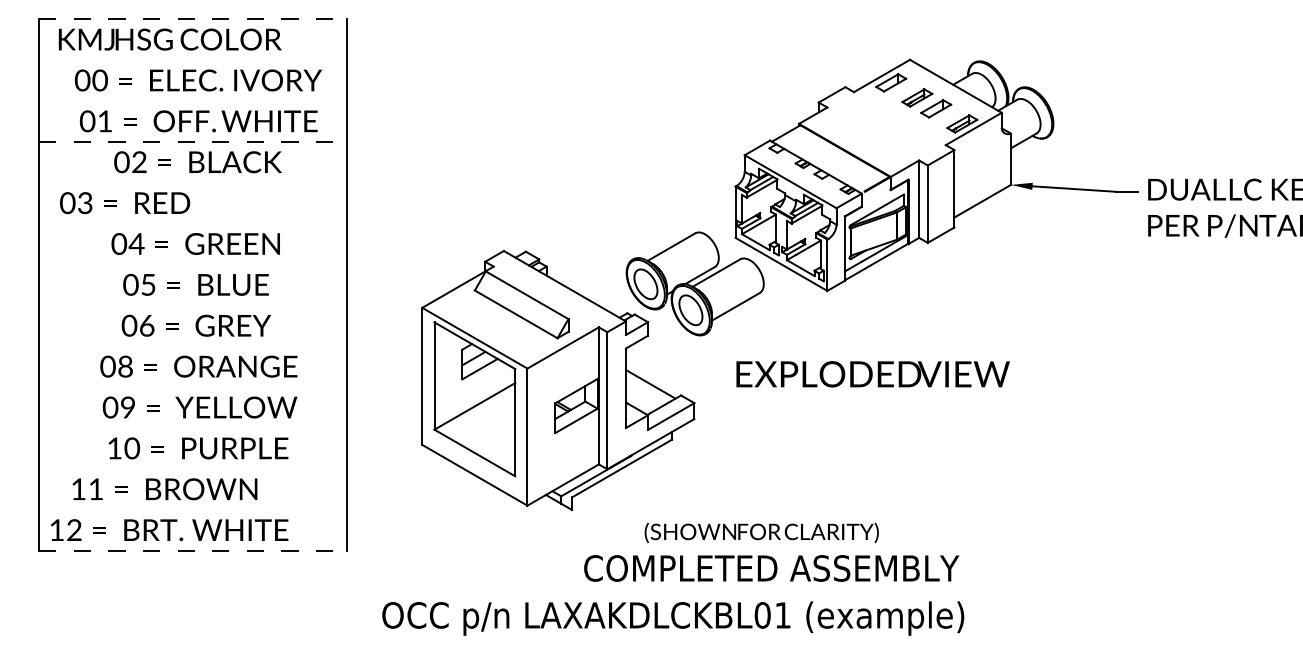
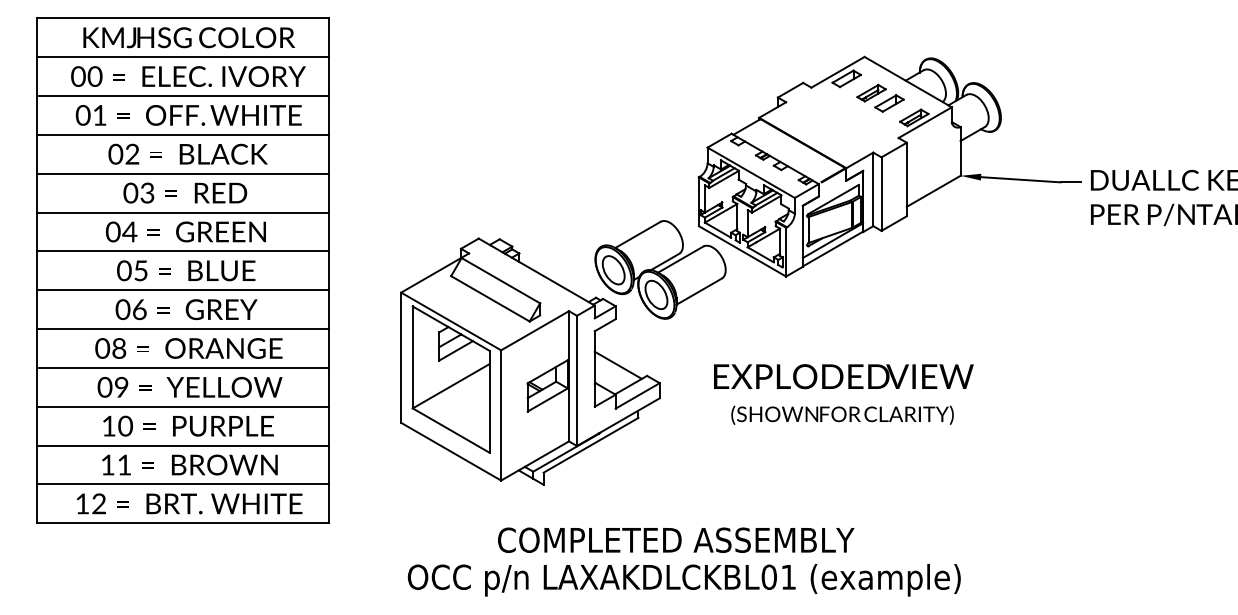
line: (192, 19) -> (182, 18), dashed -> solid
text: (169, 39) -> (188, 37), moved
line: (192, 60) -> (182, 57), added
line: (192, 100) -> (182, 95), added
line: (192, 141) -> (182, 134), dashed -> solid
line: (192, 182) -> (182, 173), added
text: (125, 203) -> (185, 193), moved
line: (192, 223) -> (182, 212), added
line: (192, 264) -> (182, 251), added
line: (192, 305) -> (182, 290), added
line: (192, 346) -> (182, 329), added
text: (872, 374) -> (843, 376), moved
line: (192, 387) -> (182, 368), added
line: (192, 428) -> (182, 407), added
line: (192, 468) -> (182, 445), added
text: (164, 489) -> (189, 465), moved
line: (192, 509) -> (182, 484), added
text: (169, 530) -> (189, 504), moved
text: (761, 532) -> (842, 414), moved
line: (192, 550) -> (182, 523), dashed -> solid
text: (771, 568) -> (676, 540), moved
text: (673, 618) -> (684, 580), moved

